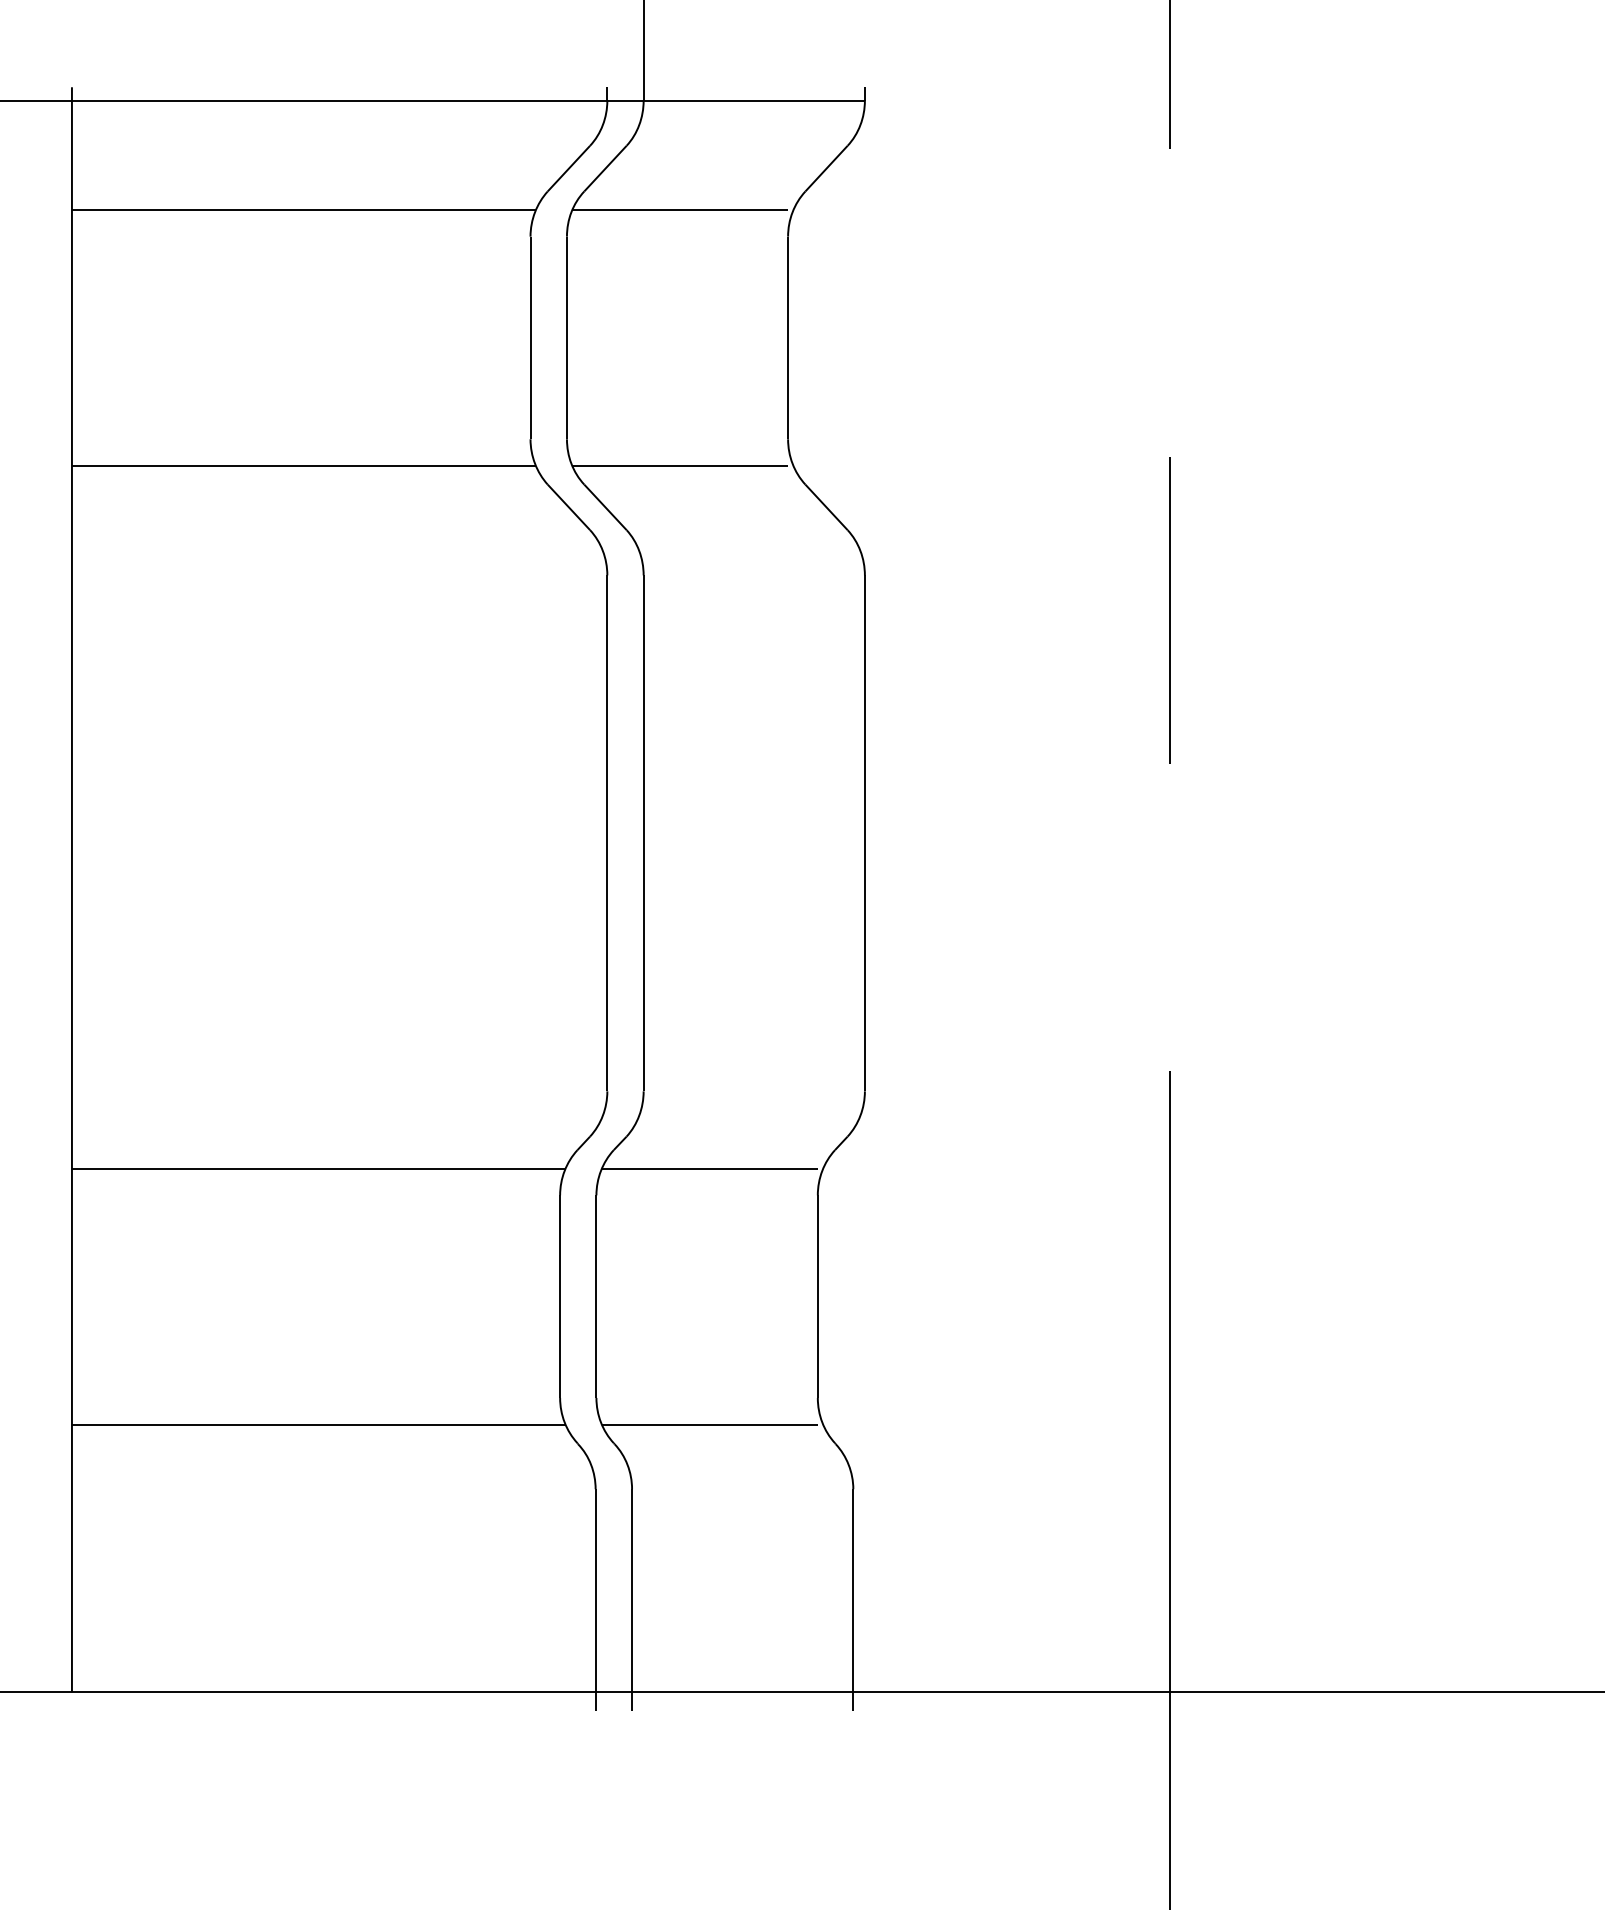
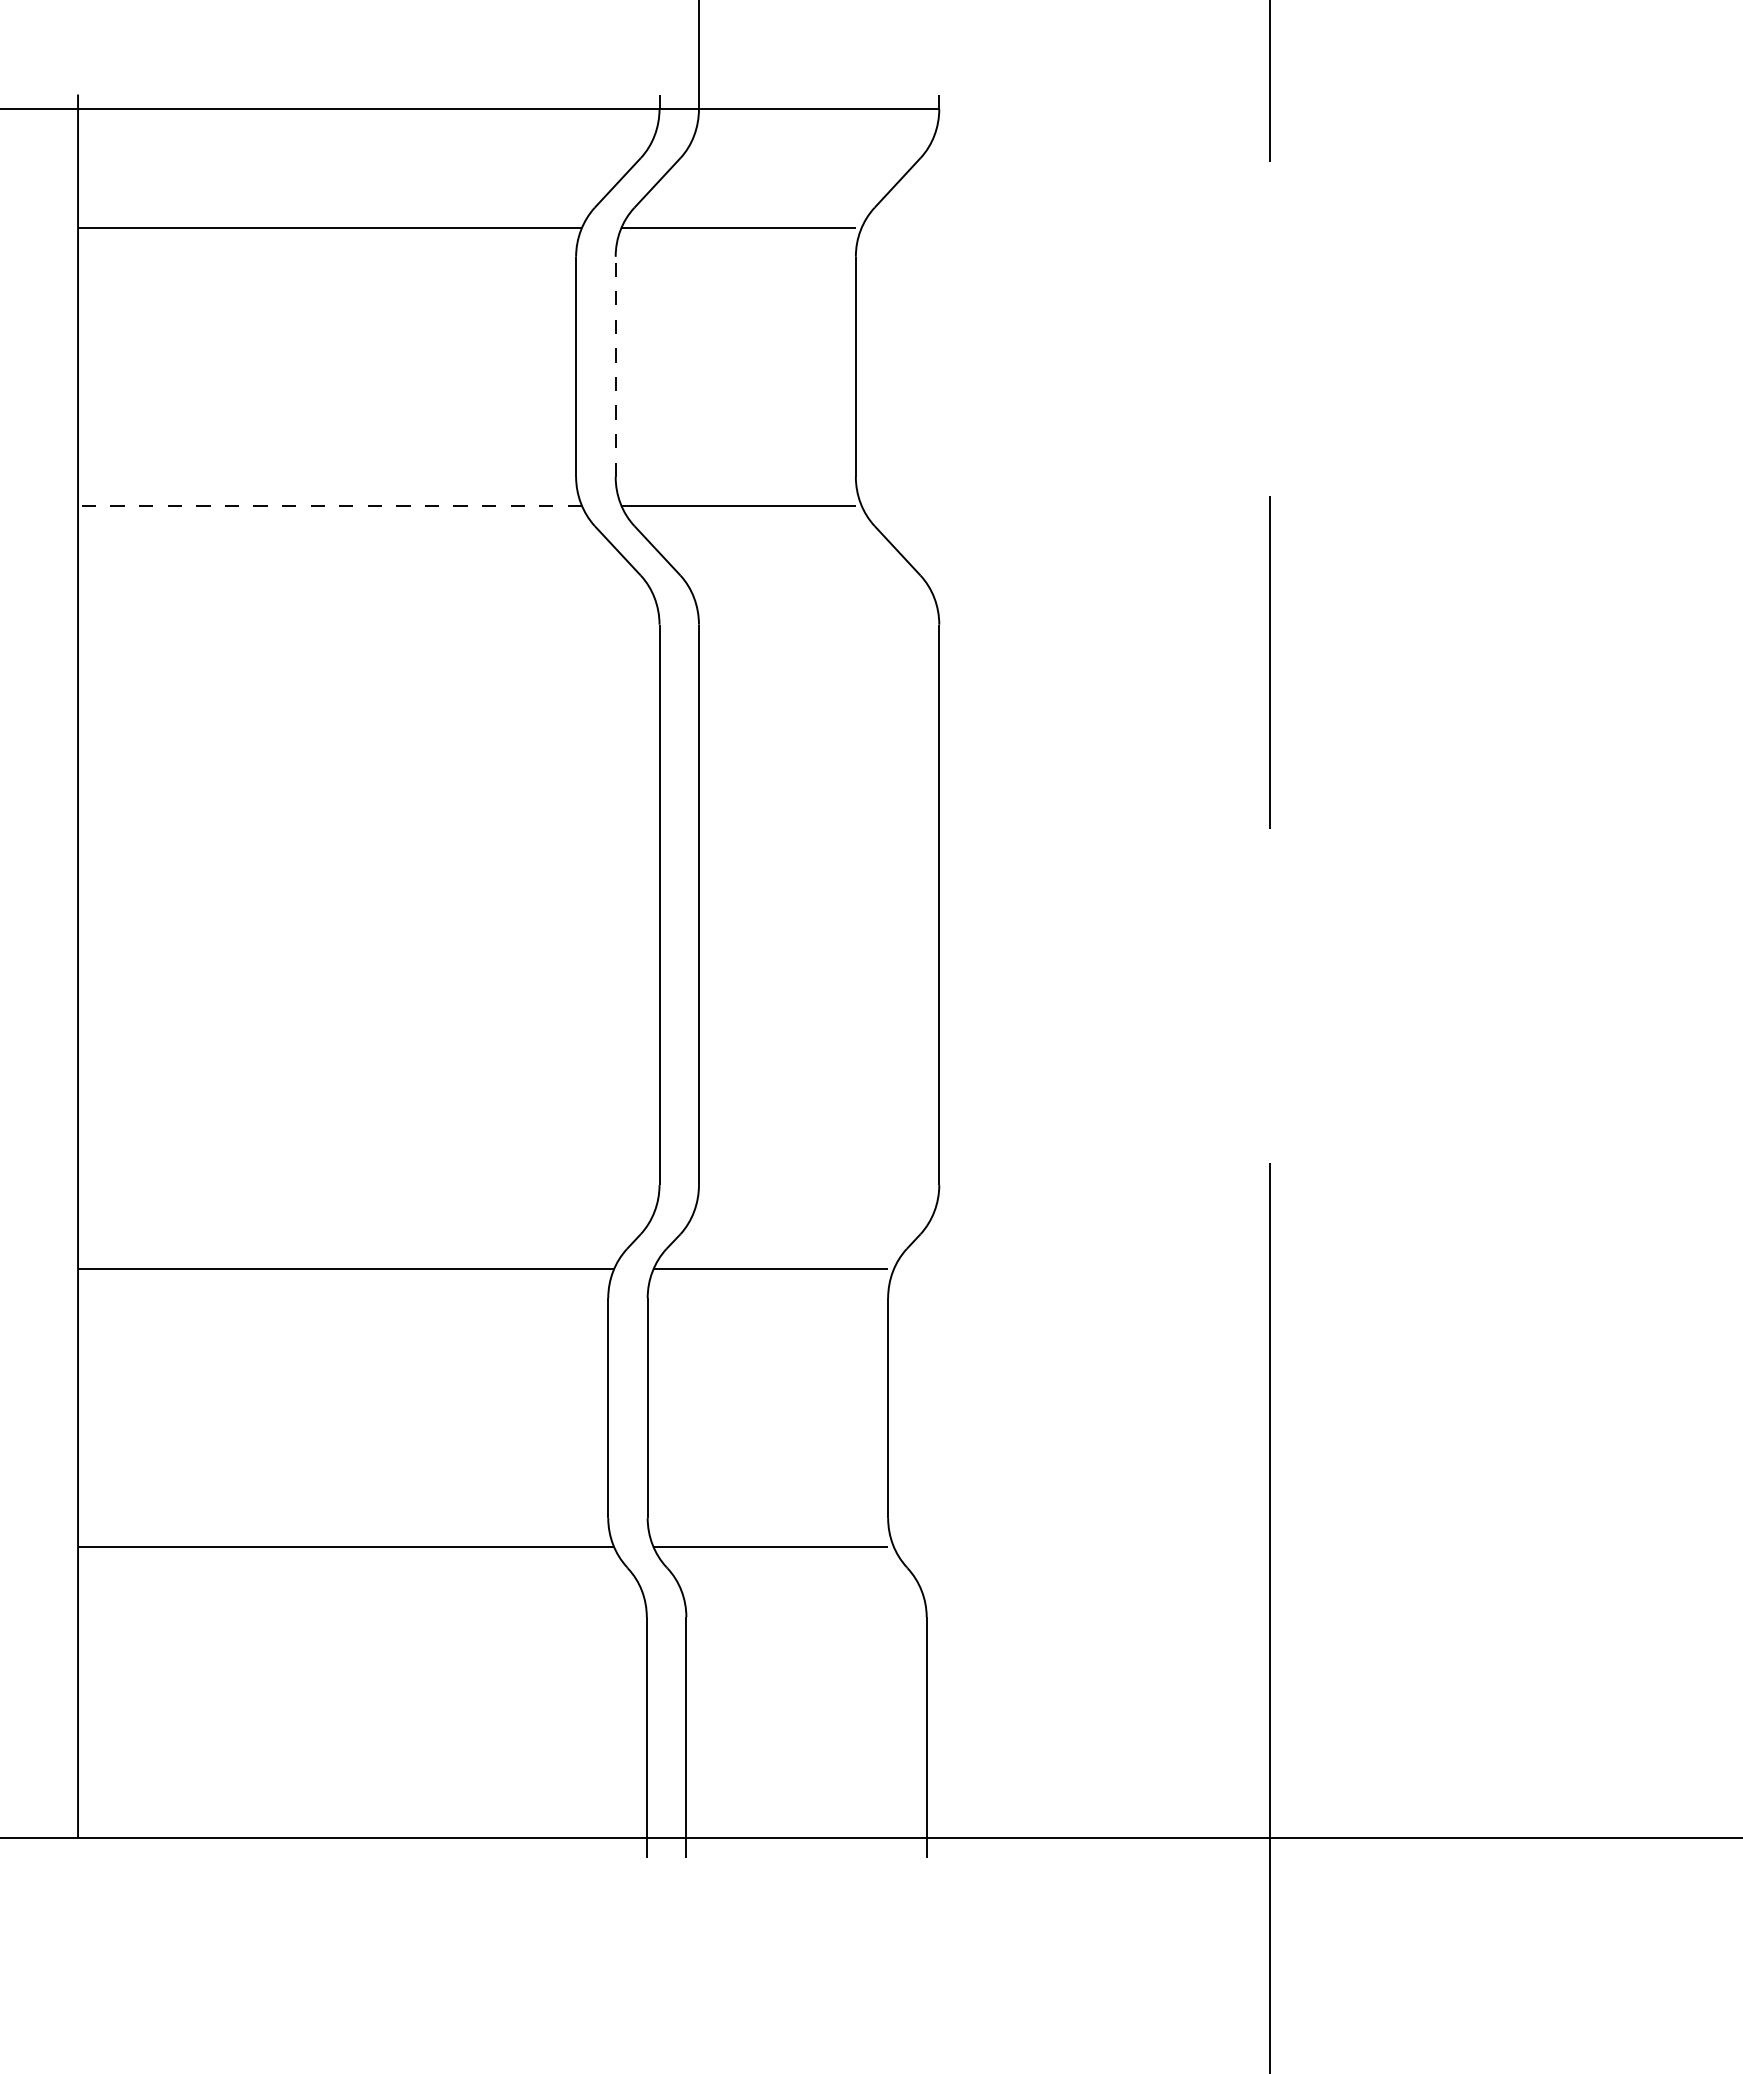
line: (566, 337) -> (615, 366), solid -> dashed
line: (304, 465) -> (330, 505), solid -> dashed

